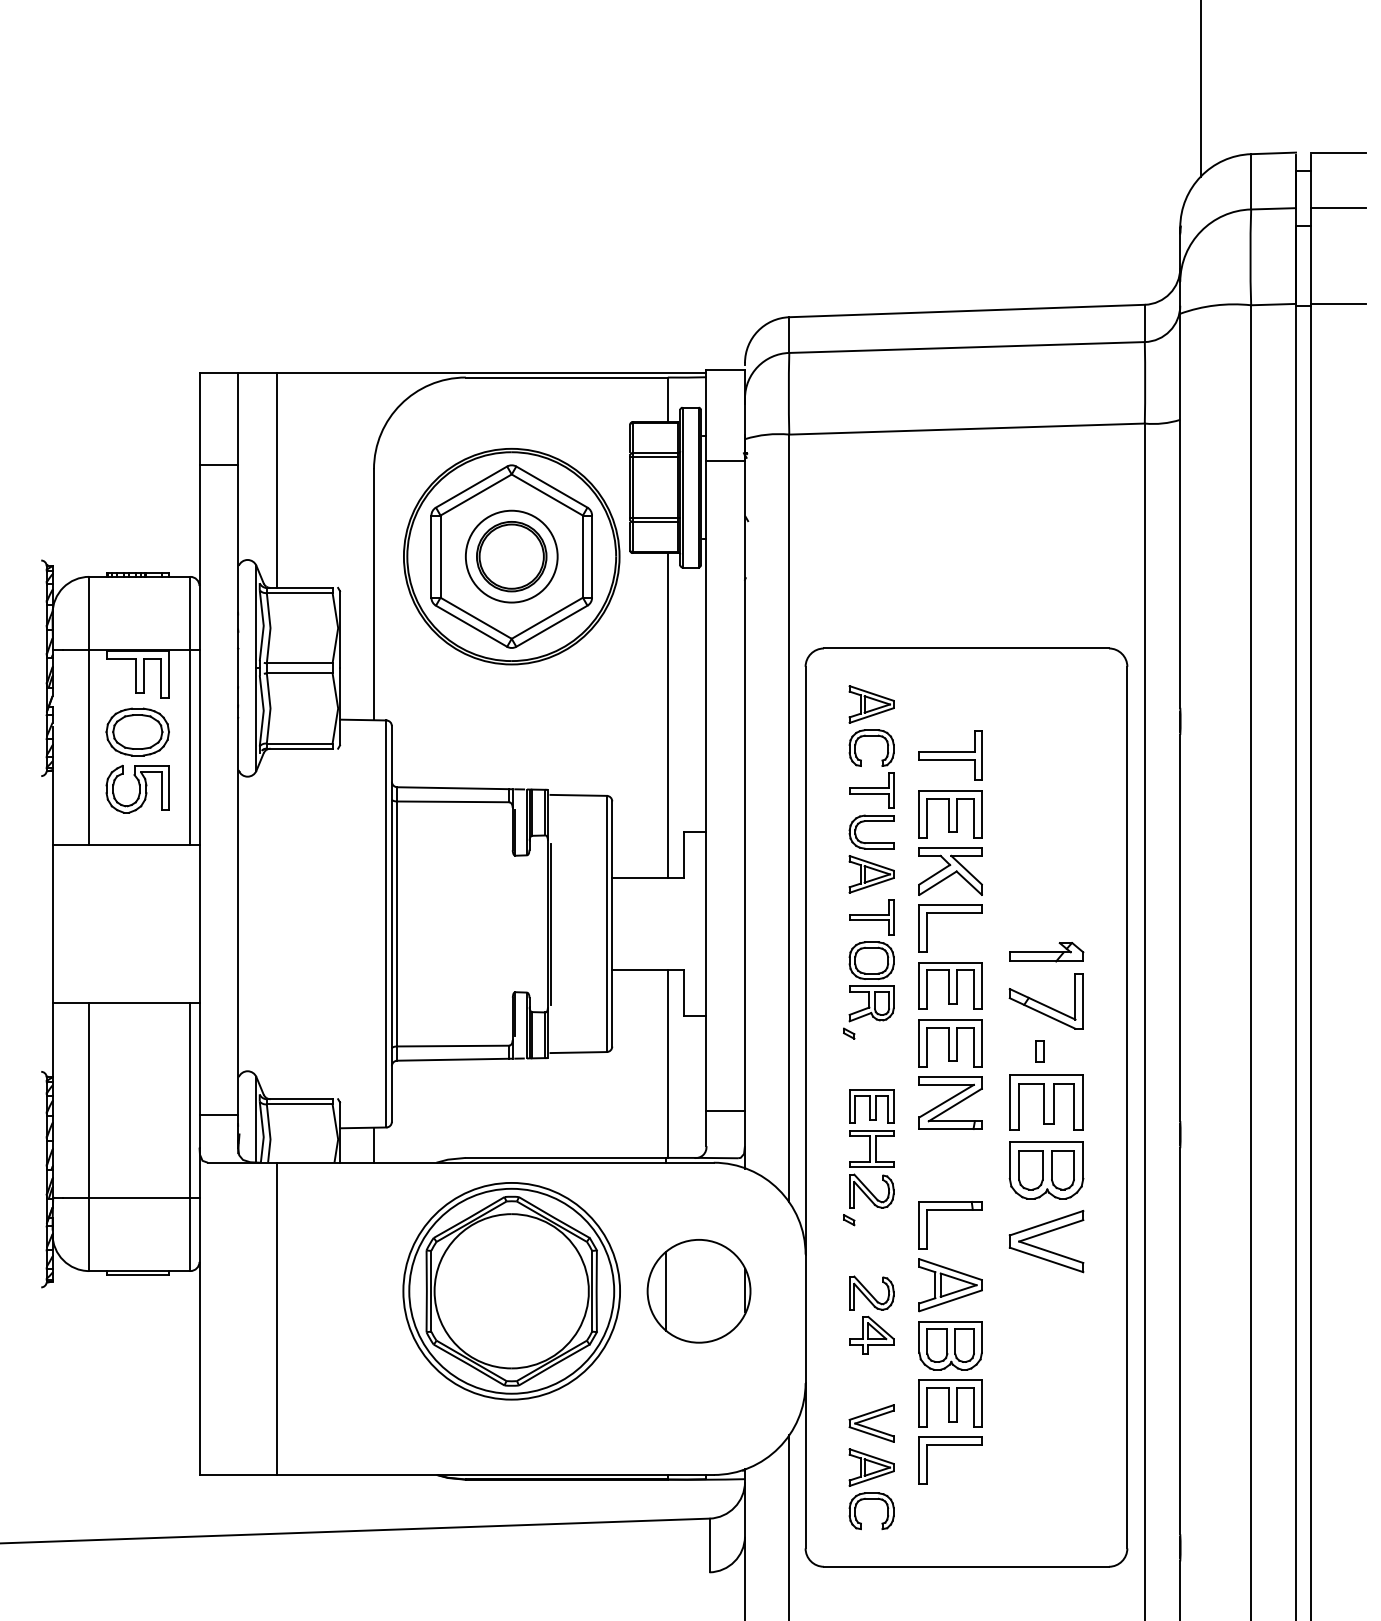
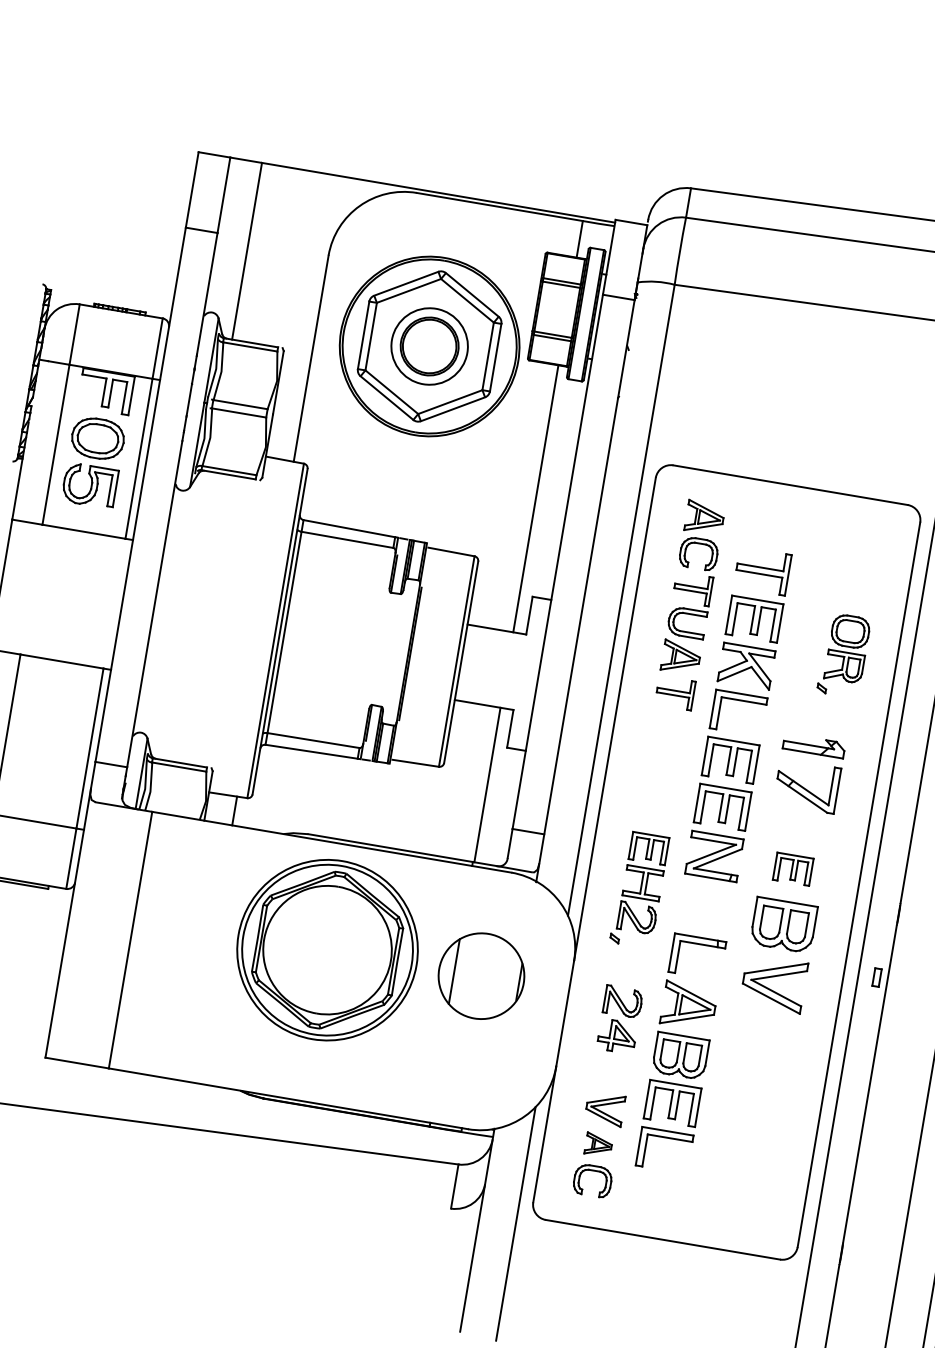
part: (868, 990) -> (843, 655), moved
part: (1039, 1051) -> (876, 977), moved
part: (1046, 1102) -> (793, 869), size x0.6
part: (871, 1467) -> (598, 1144), size x0.7

